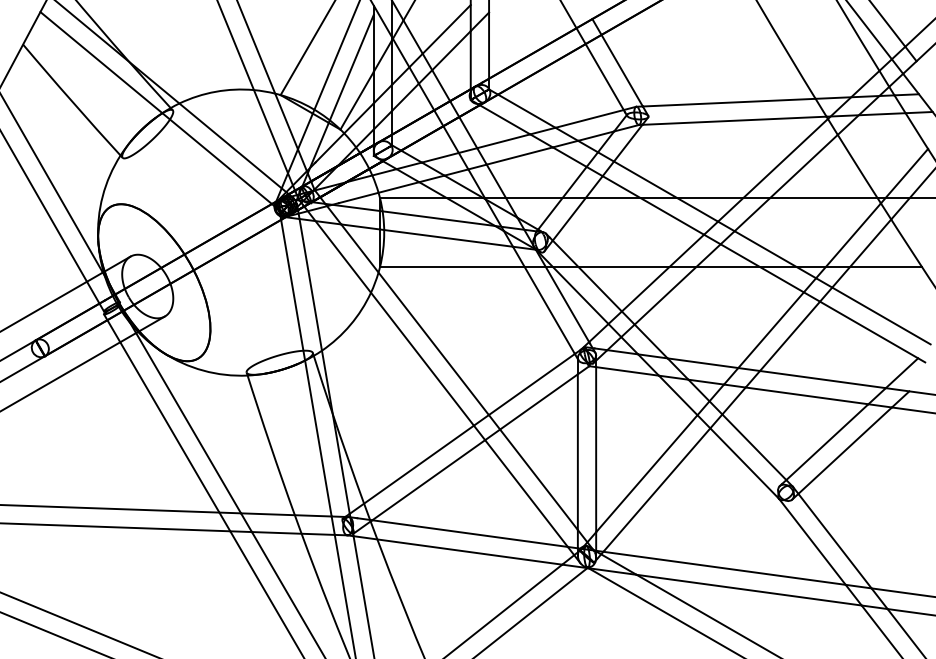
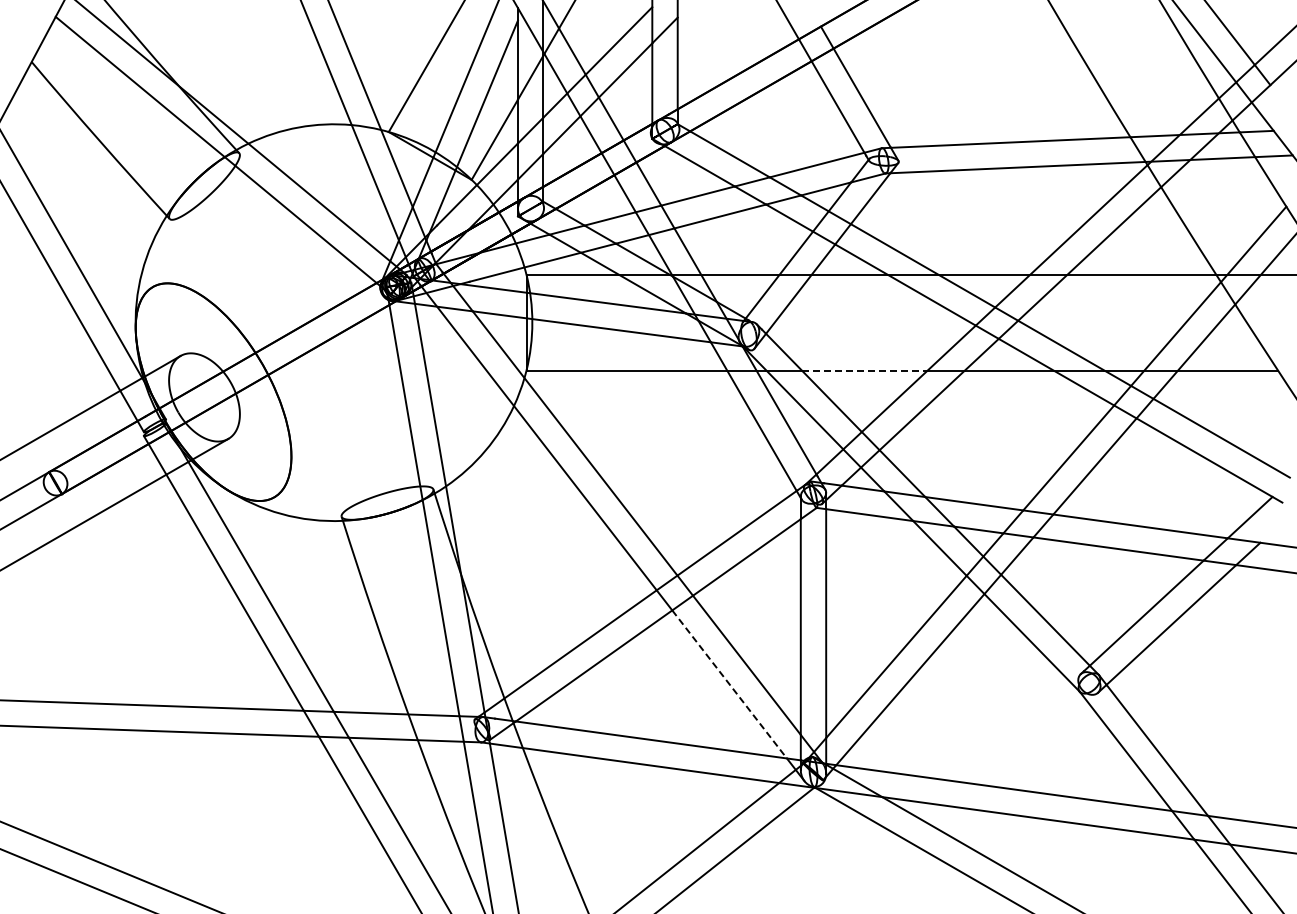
line: (623, 267) -> (864, 370), solid -> dashed
line: (526, 493) -> (729, 684), solid -> dashed

